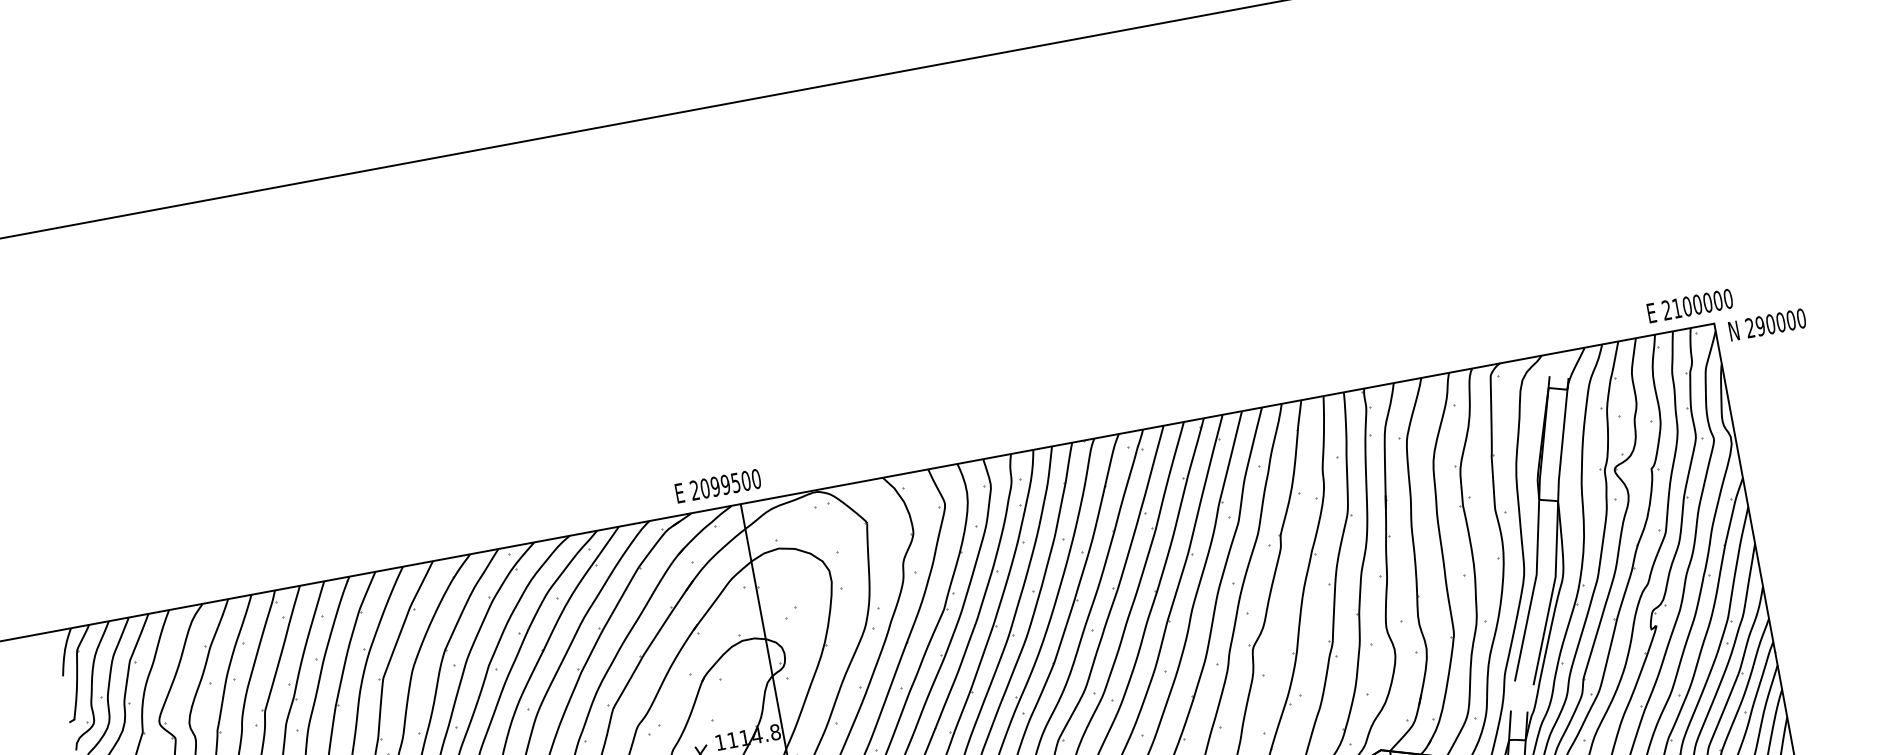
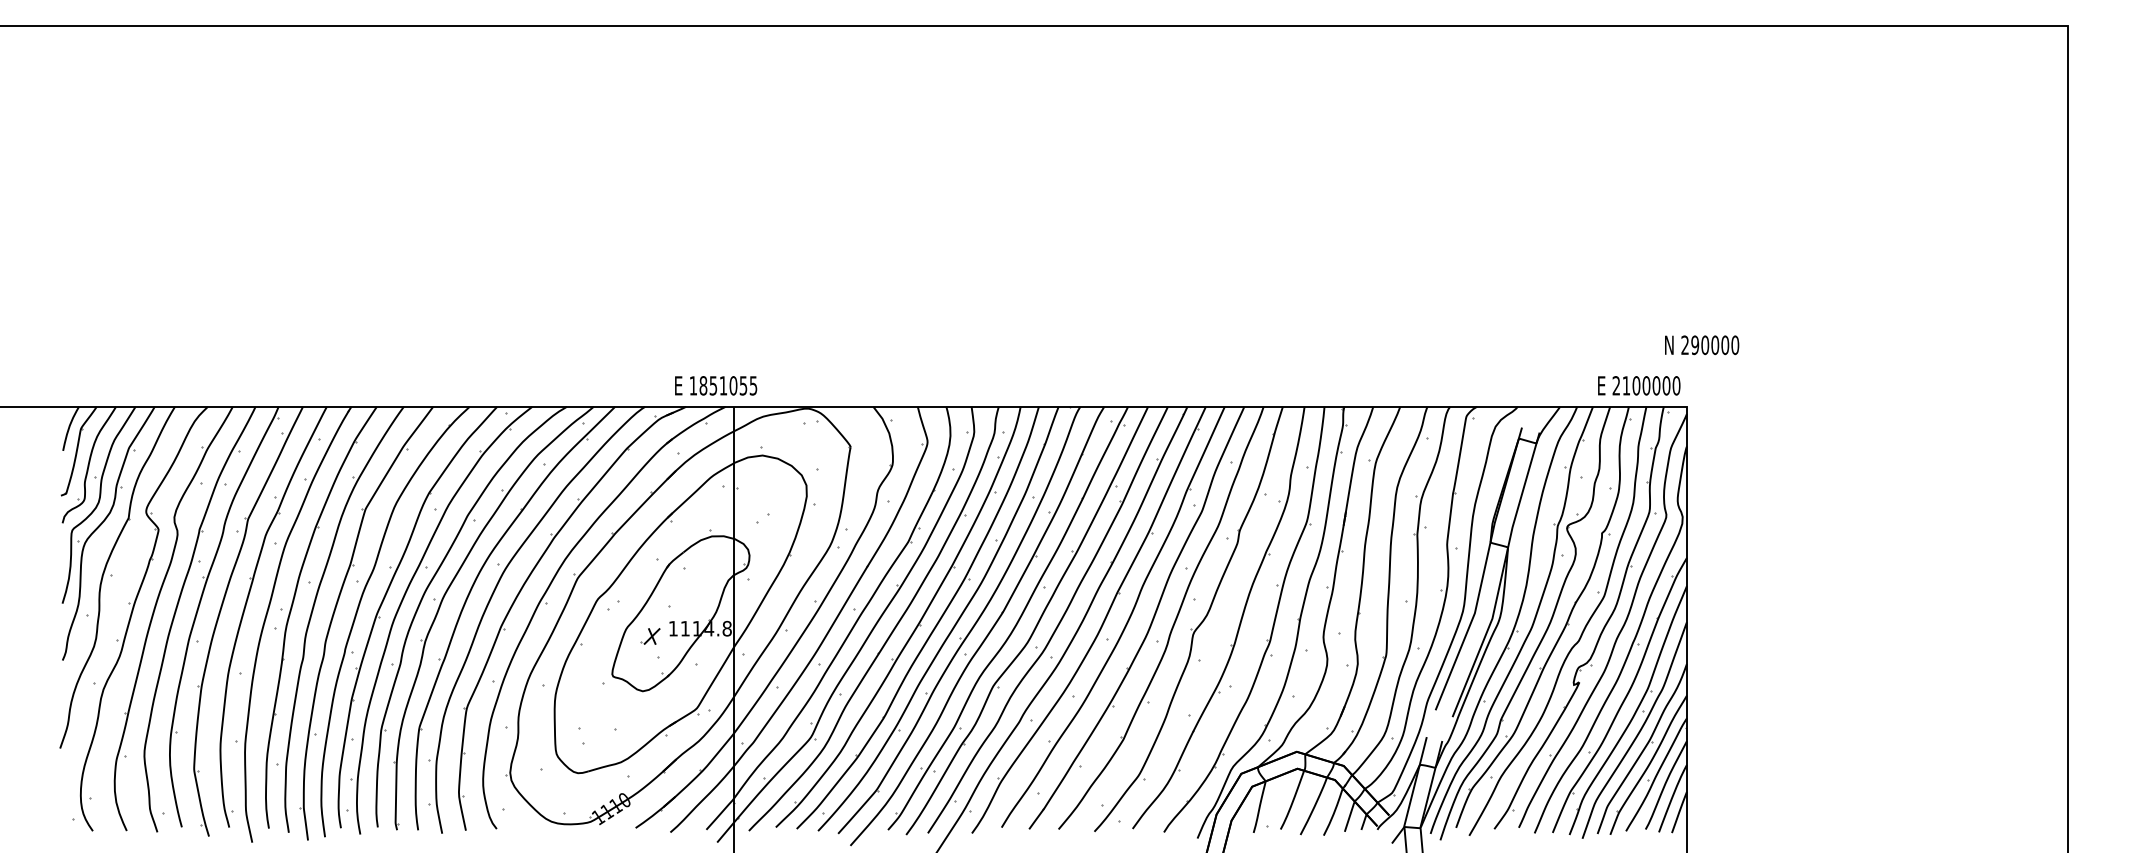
text: (1690, 305) -> (1639, 385), moved
text: (1767, 325) -> (1702, 345), moved
text: (725, 484) -> (723, 385), 2099500 -> 1851055

